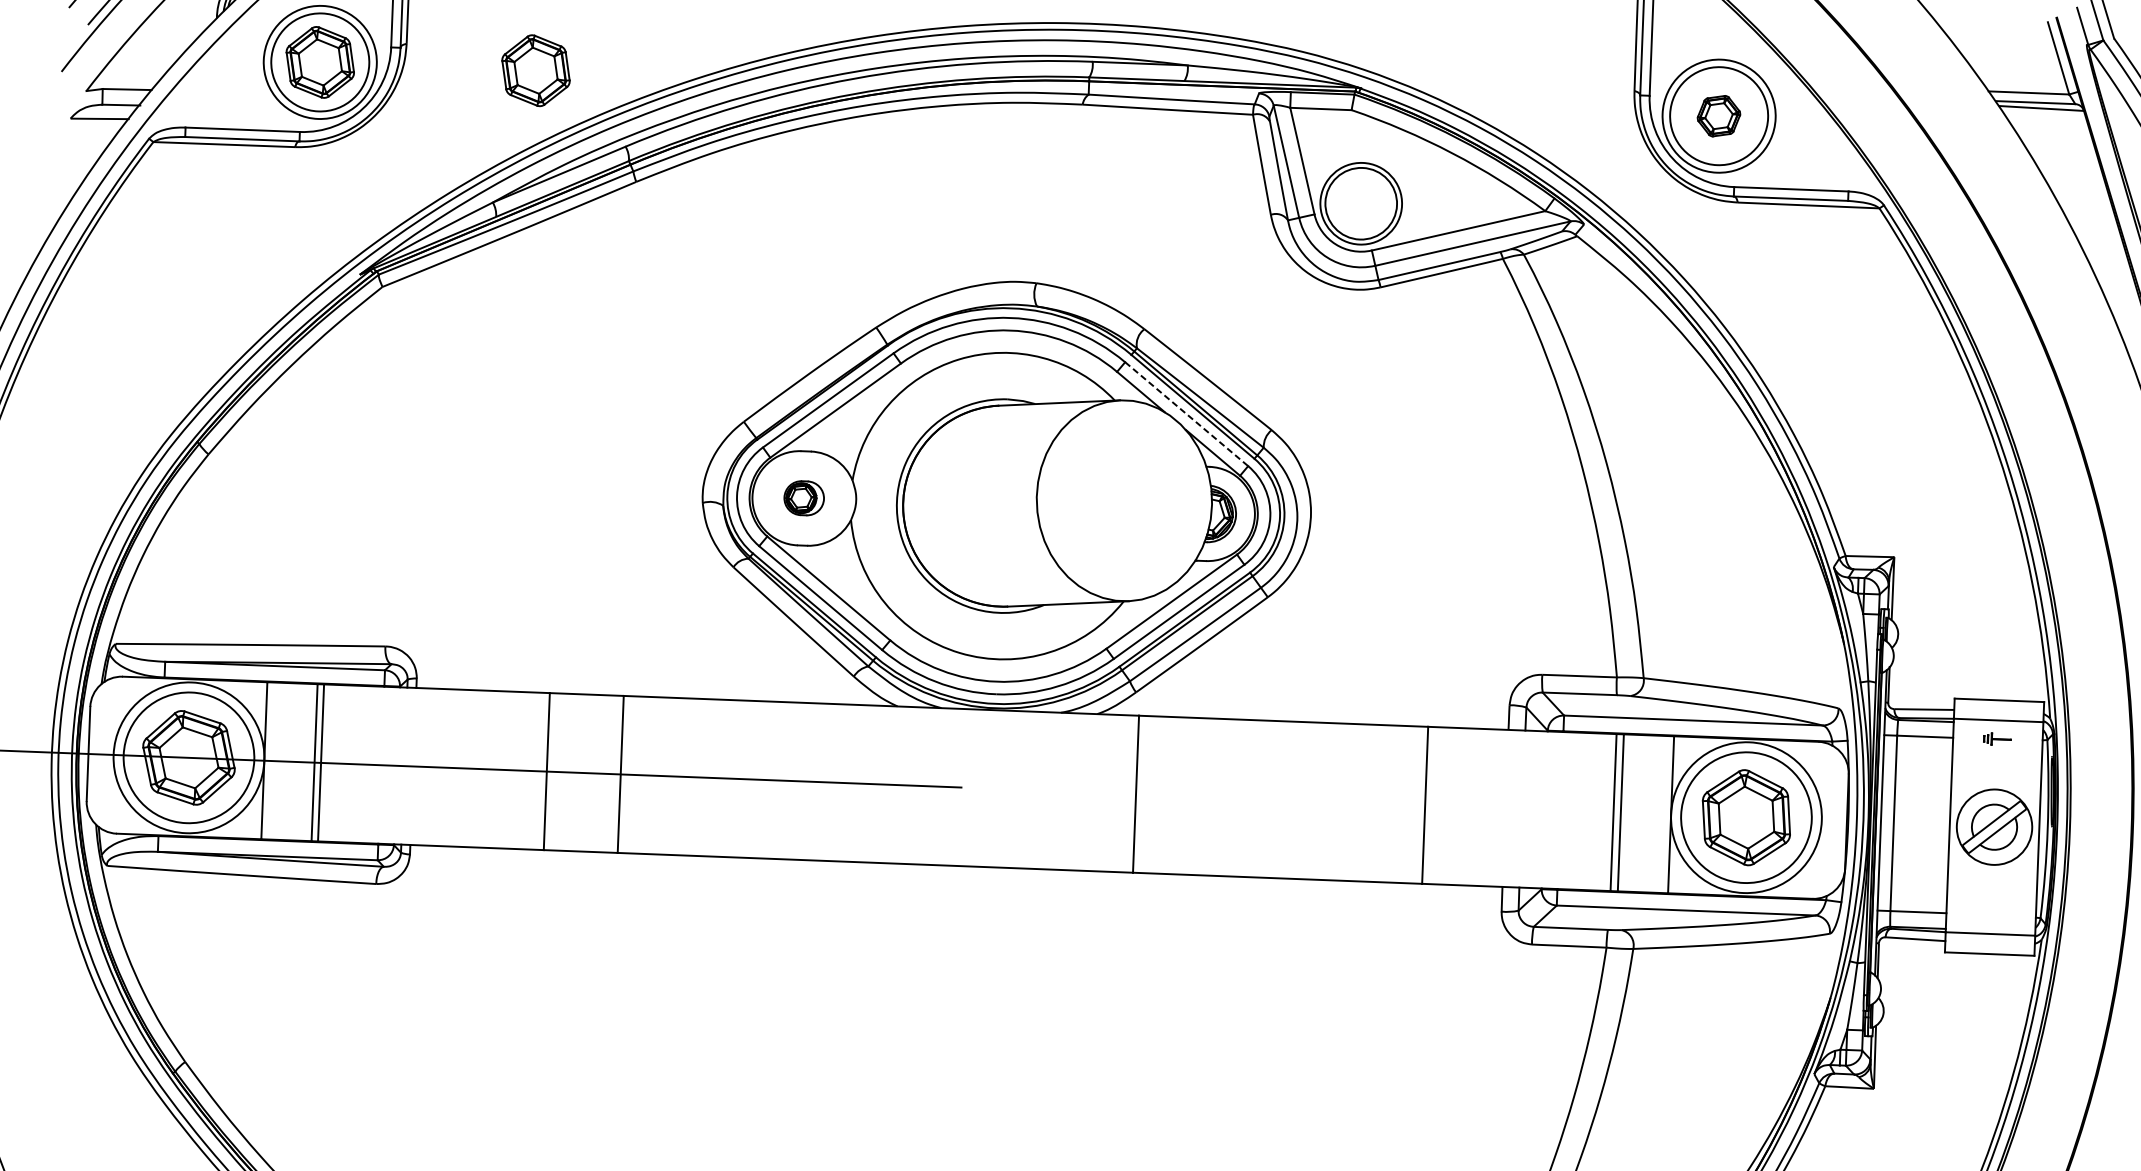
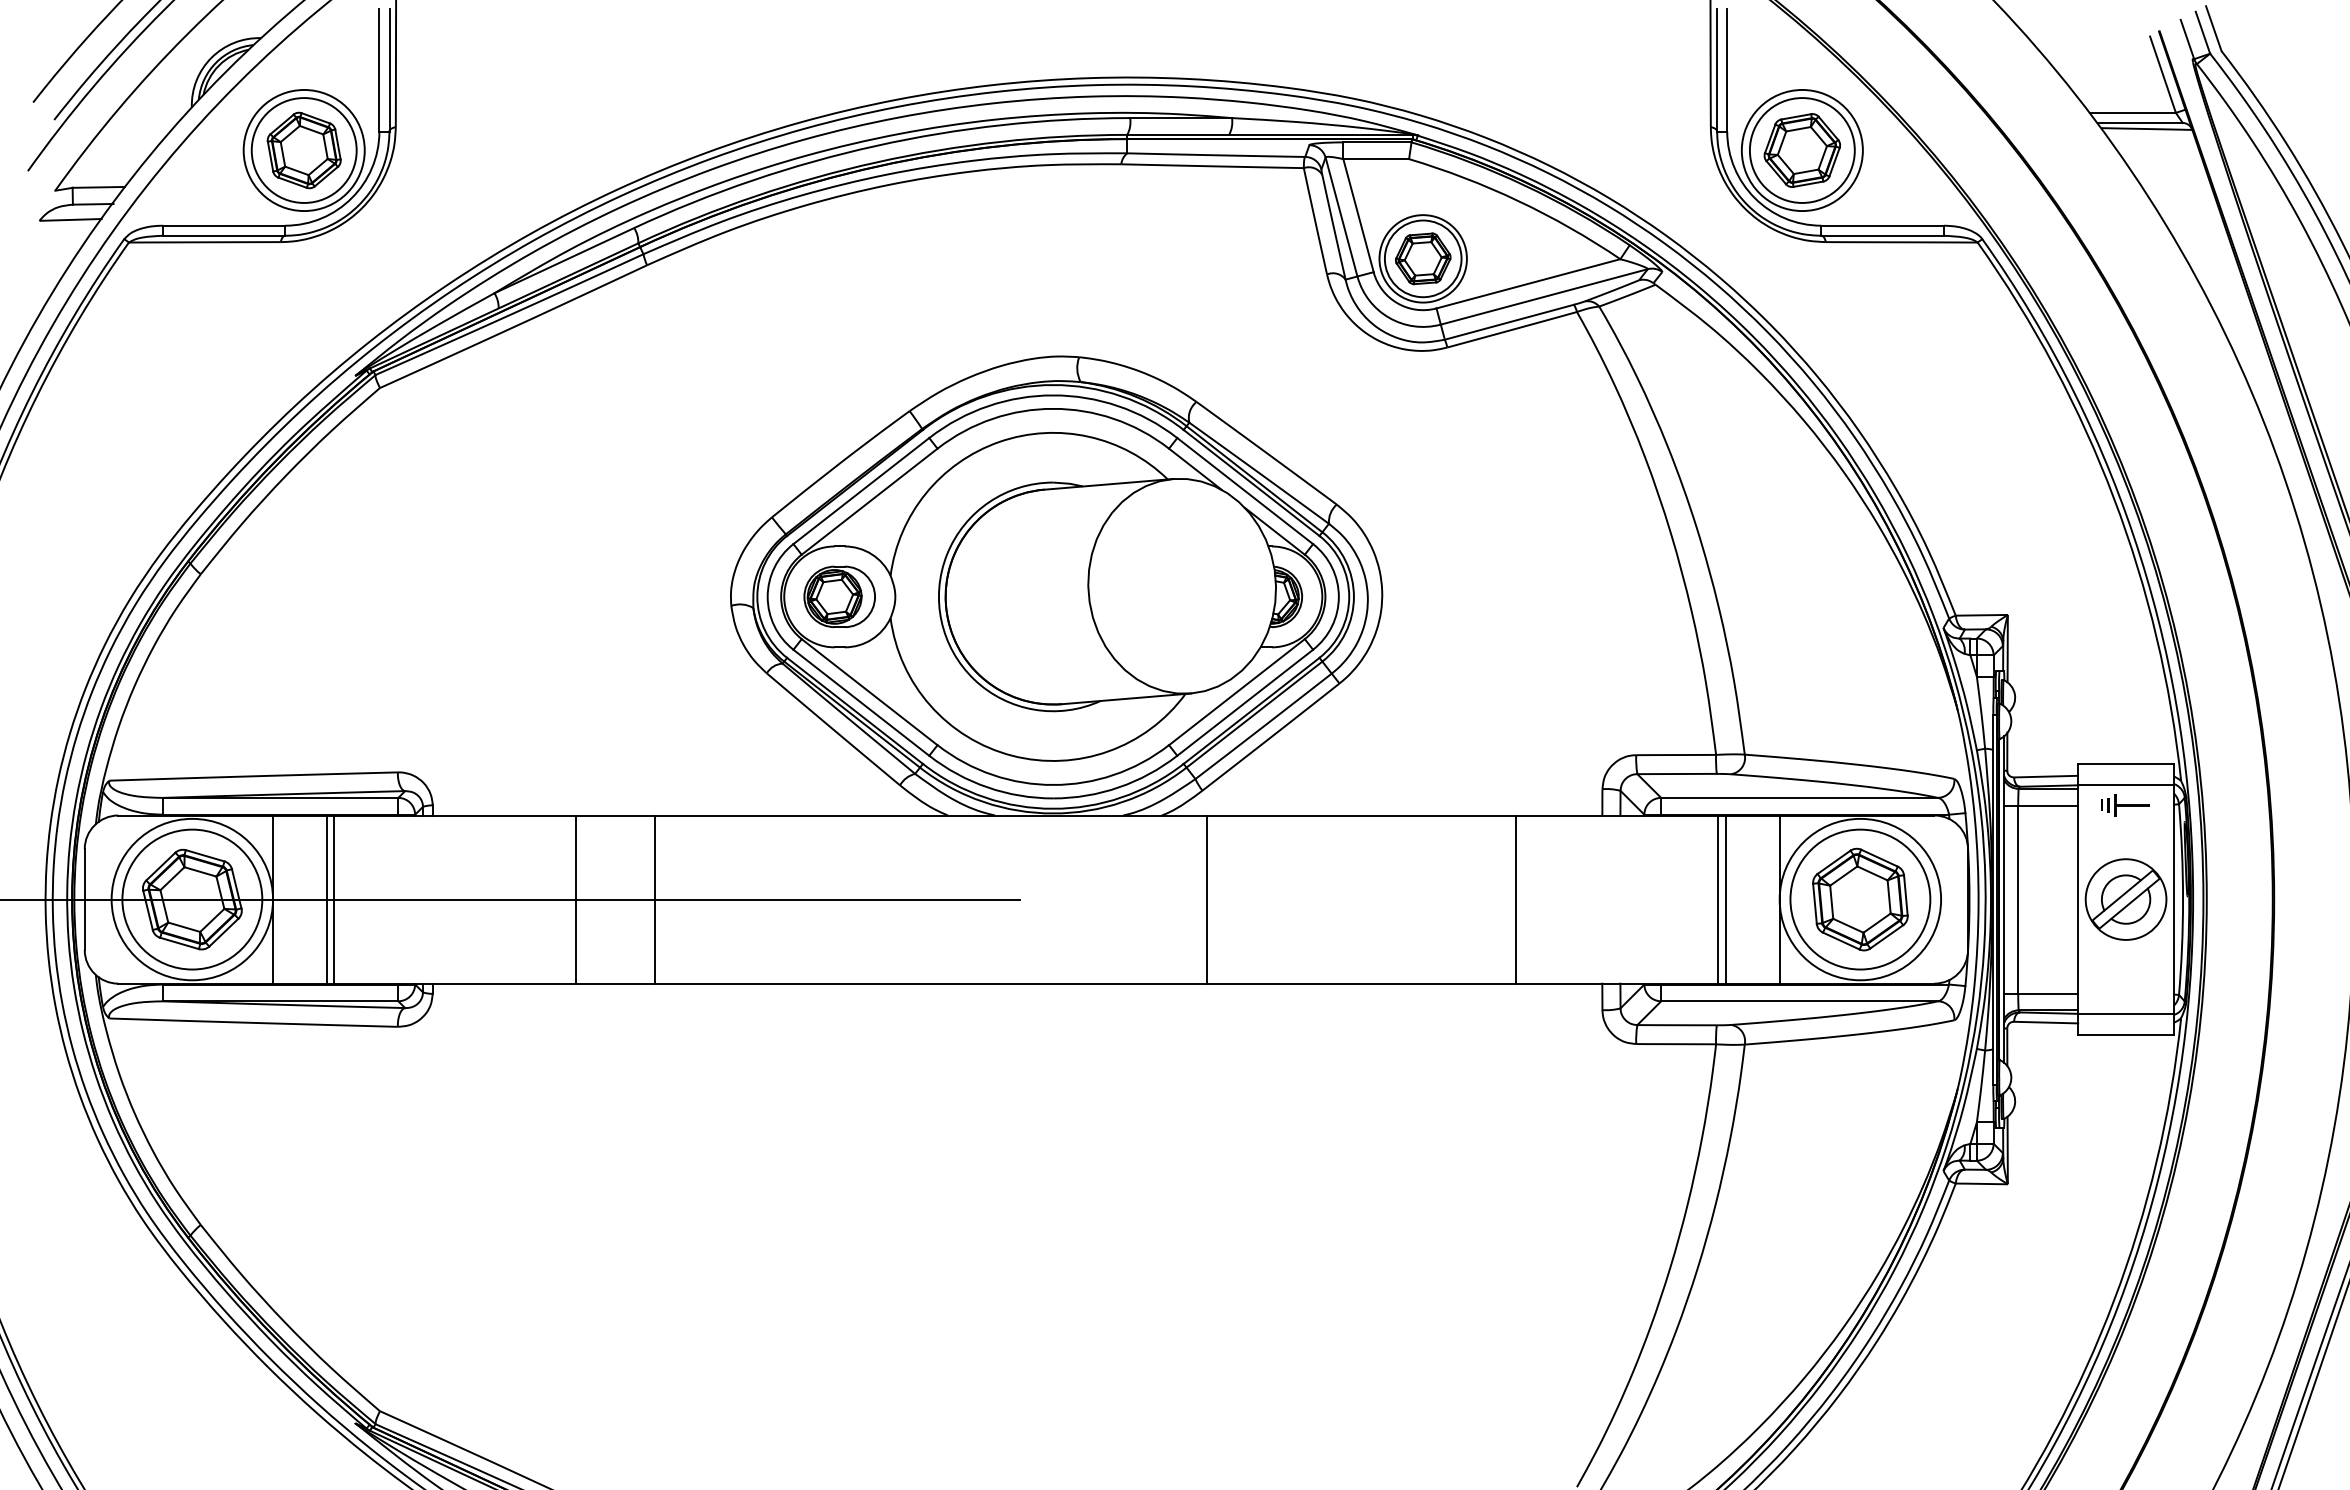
part: (535, 70) -> (534, 150), removed
part: (1718, 116) -> (1801, 150), size x1.67
part: (1361, 203) -> (1423, 258), added
line: (1186, 414) -> (1245, 491), dashed -> solid
part: (804, 498) -> (839, 596), size x1.67
part: (1997, 739) -> (2125, 805), size x1.67

